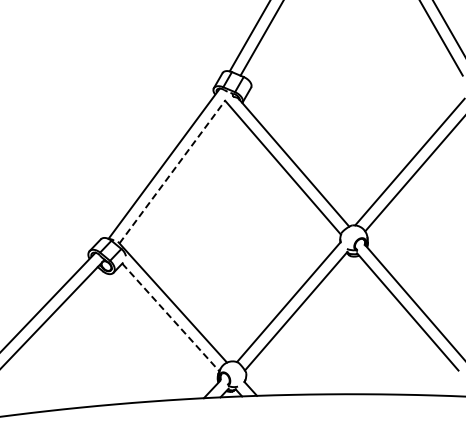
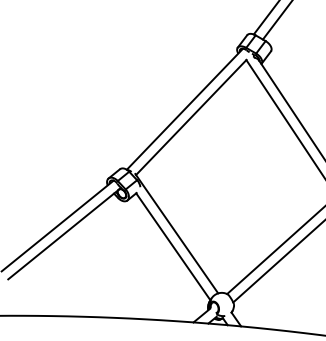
line: (172, 171) -> (191, 117), dashed -> solid
line: (170, 317) -> (173, 246), dashed -> solid

